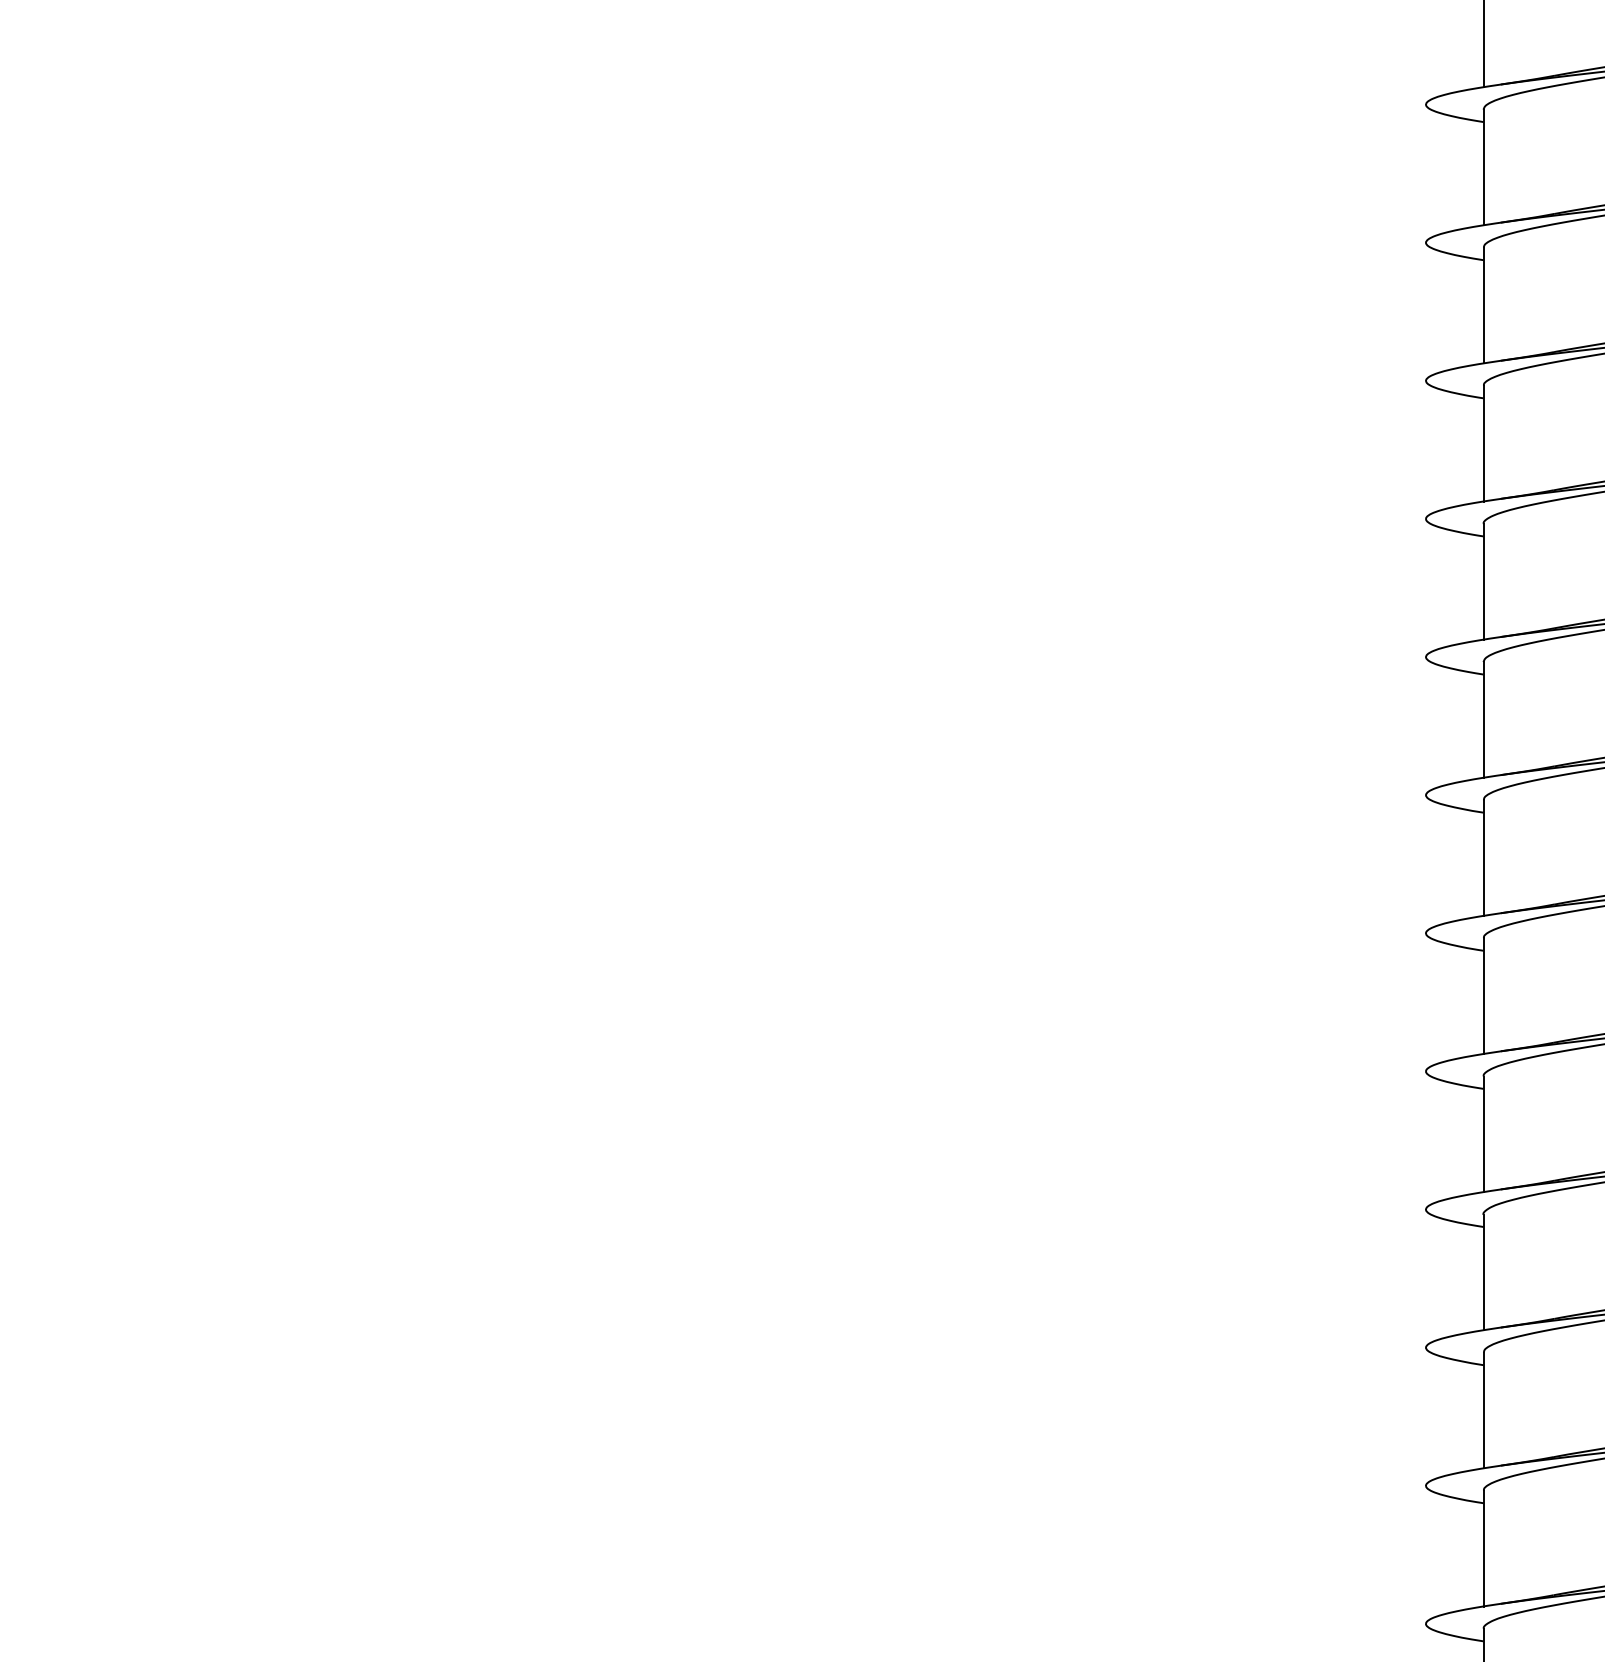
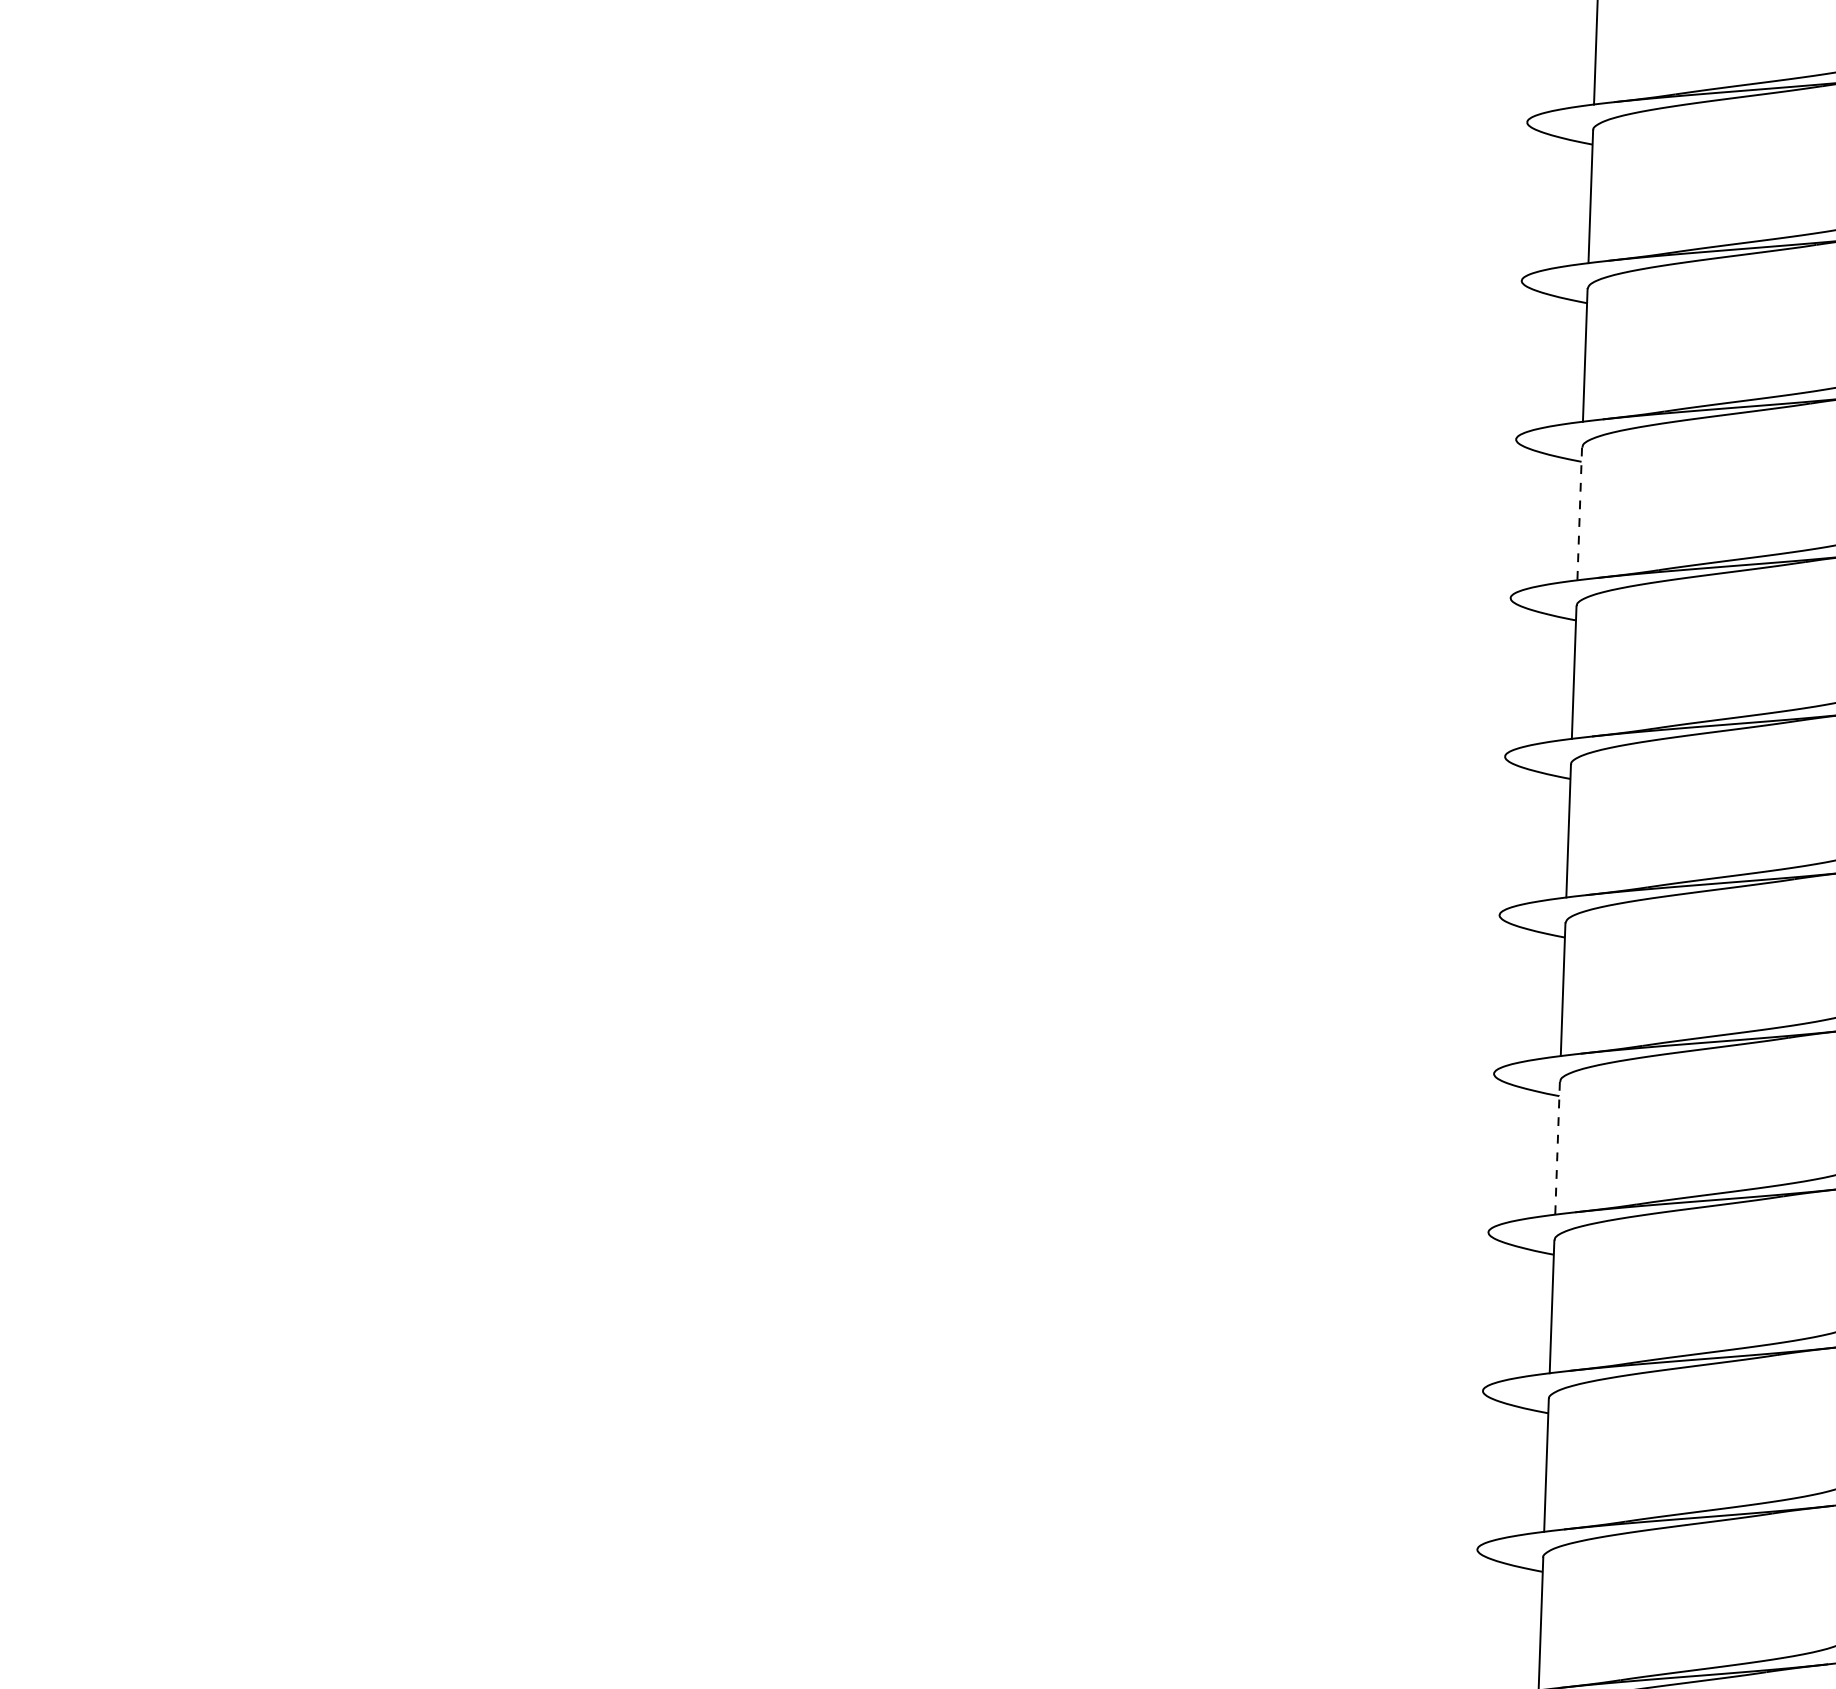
line: (1483, 305) -> (1579, 513), solid -> dashed
line: (1483, 858) -> (1557, 1148), solid -> dashed

